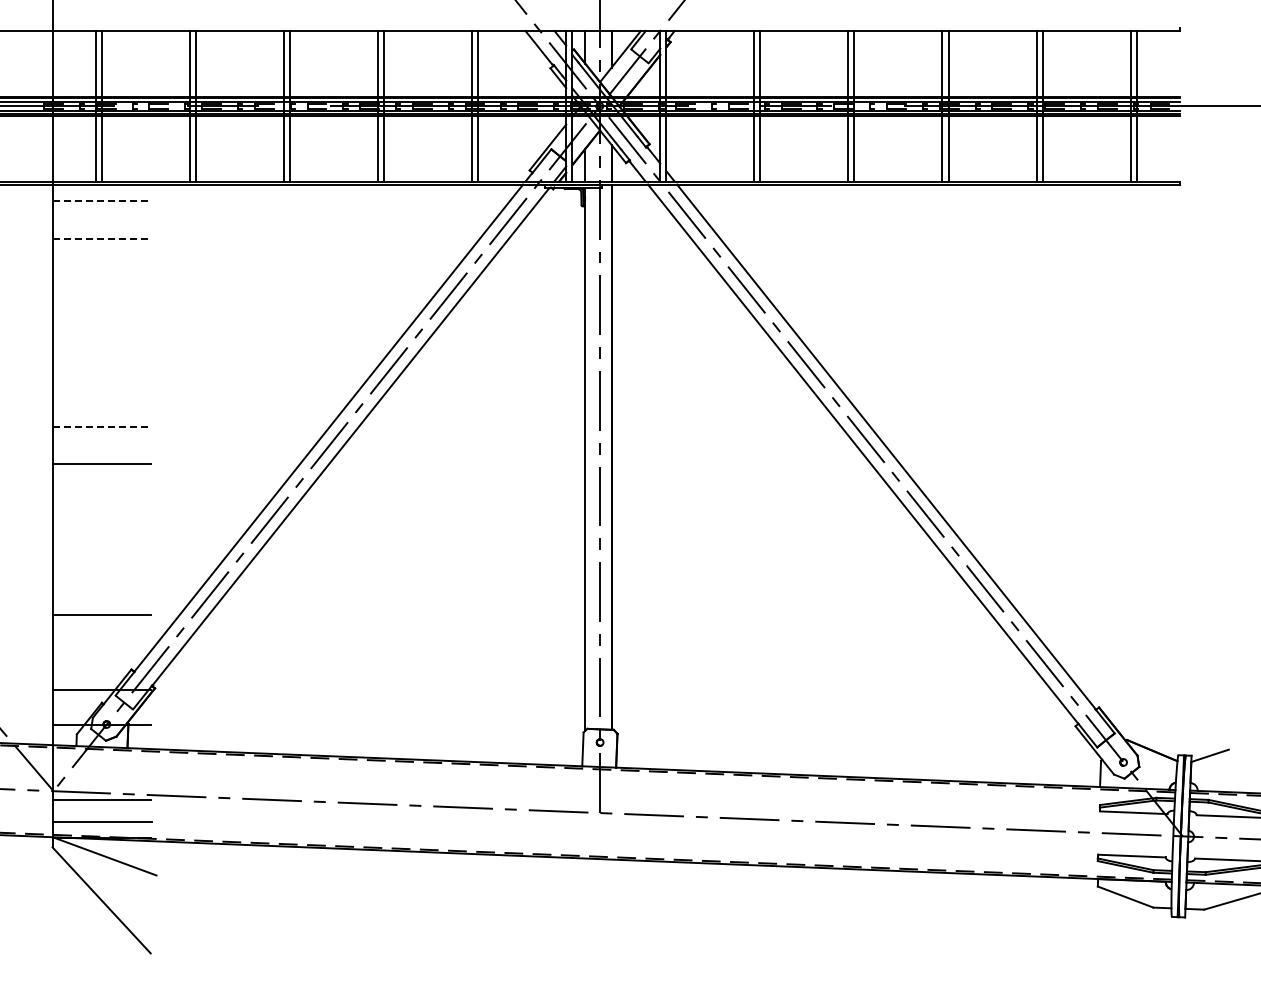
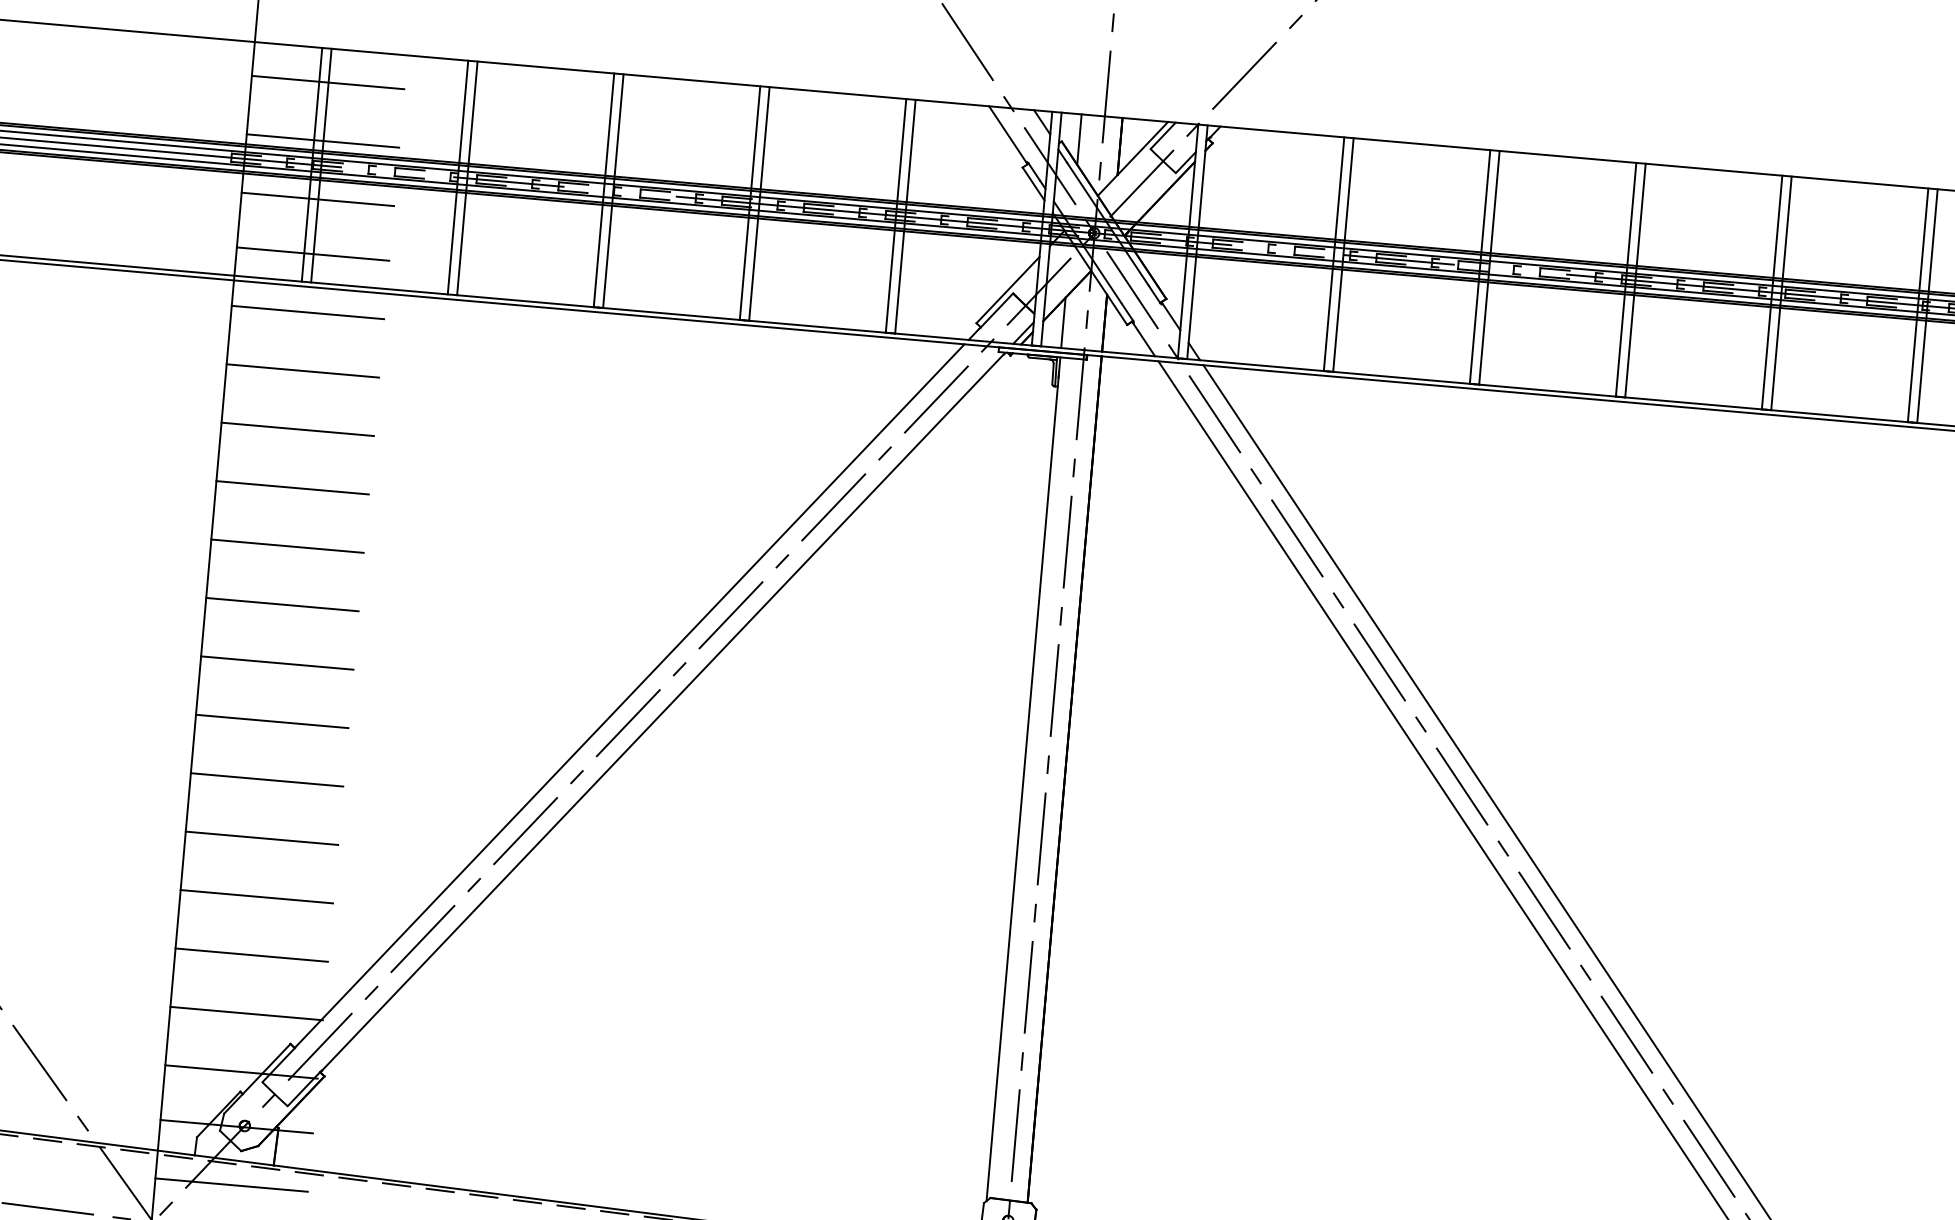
line: (101, 52) -> (327, 82), added
line: (101, 90) -> (322, 141), added
line: (101, 128) -> (317, 200), added
line: (101, 163) -> (312, 254), added
line: (102, 200) -> (309, 311), dashed -> solid
line: (102, 238) -> (304, 370), dashed -> solid
line: (101, 276) -> (297, 429), added
line: (101, 313) -> (292, 487), added
line: (101, 351) -> (287, 546), added
line: (101, 389) -> (282, 605), added
line: (102, 426) -> (278, 662), dashed -> solid
line: (101, 502) -> (266, 780), added
line: (101, 539) -> (261, 838), added
line: (101, 577) -> (256, 897), added
line: (101, 652) -> (246, 1013), added
line: (101, 763) -> (231, 1185), added

